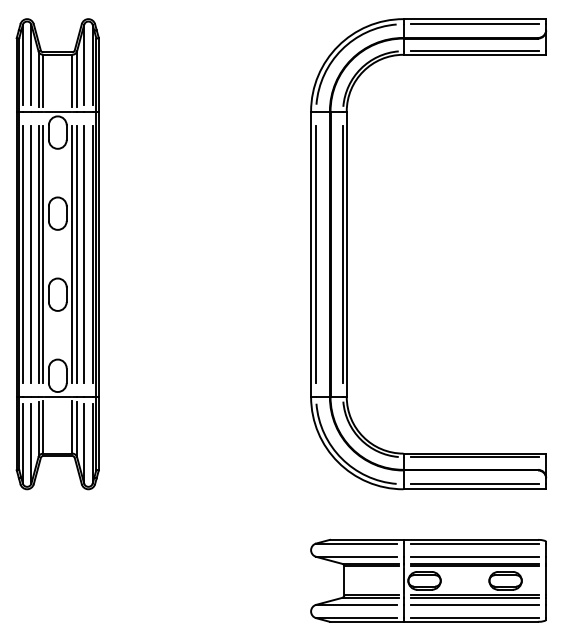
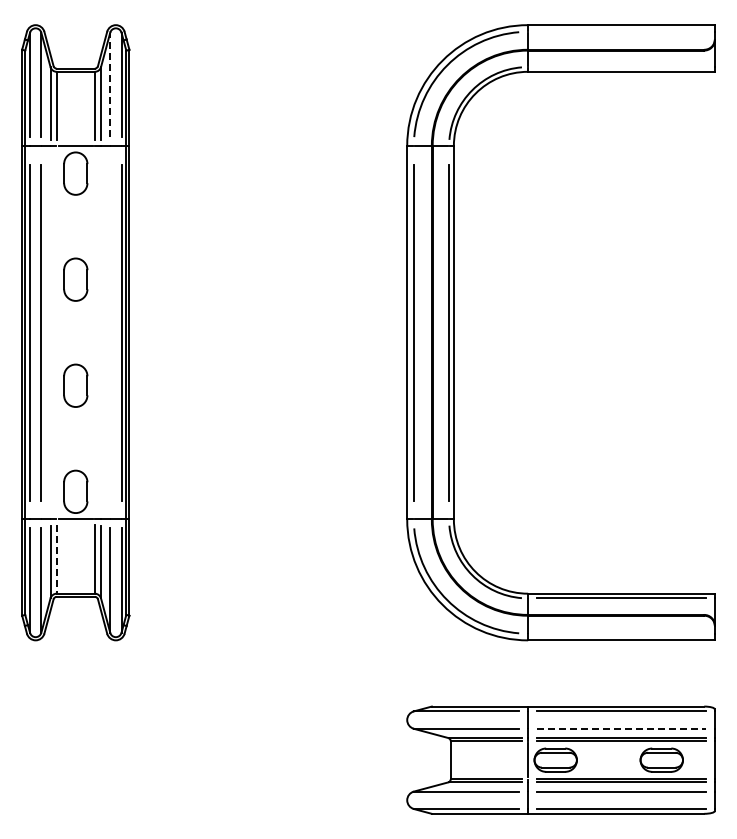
line: (474, 23) -> (621, 31), removed
line: (474, 51) -> (621, 67), removed
line: (84, 64) -> (110, 84), solid -> dashed
line: (38, 254) -> (50, 332), removed
line: (43, 254) -> (56, 332), removed
line: (72, 254) -> (94, 332), removed
line: (77, 254) -> (101, 332), removed
line: (84, 254) -> (110, 332), removed
line: (43, 427) -> (56, 559), solid -> dashed
line: (474, 484) -> (621, 633), removed
line: (474, 556) -> (621, 728), solid -> dashed

